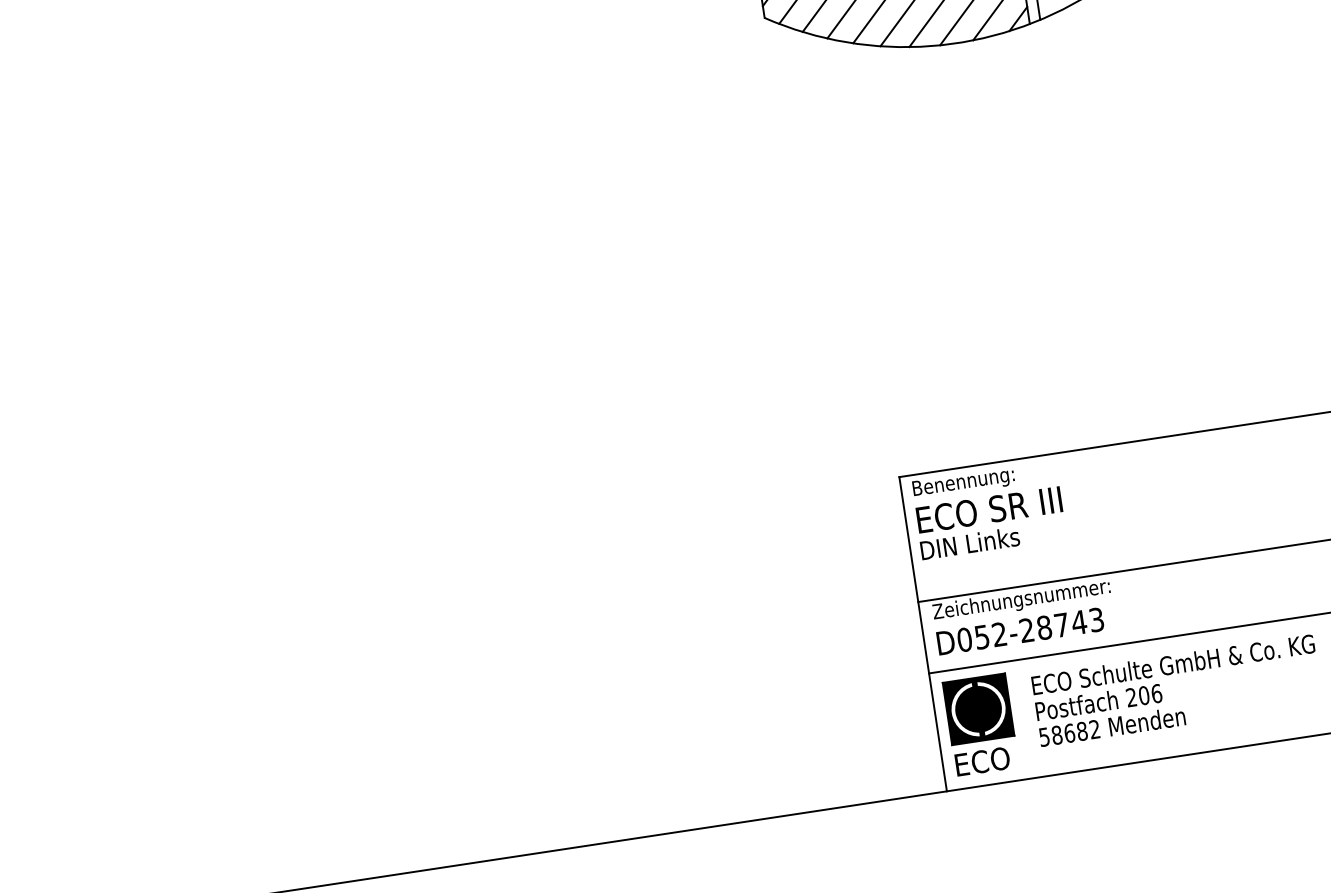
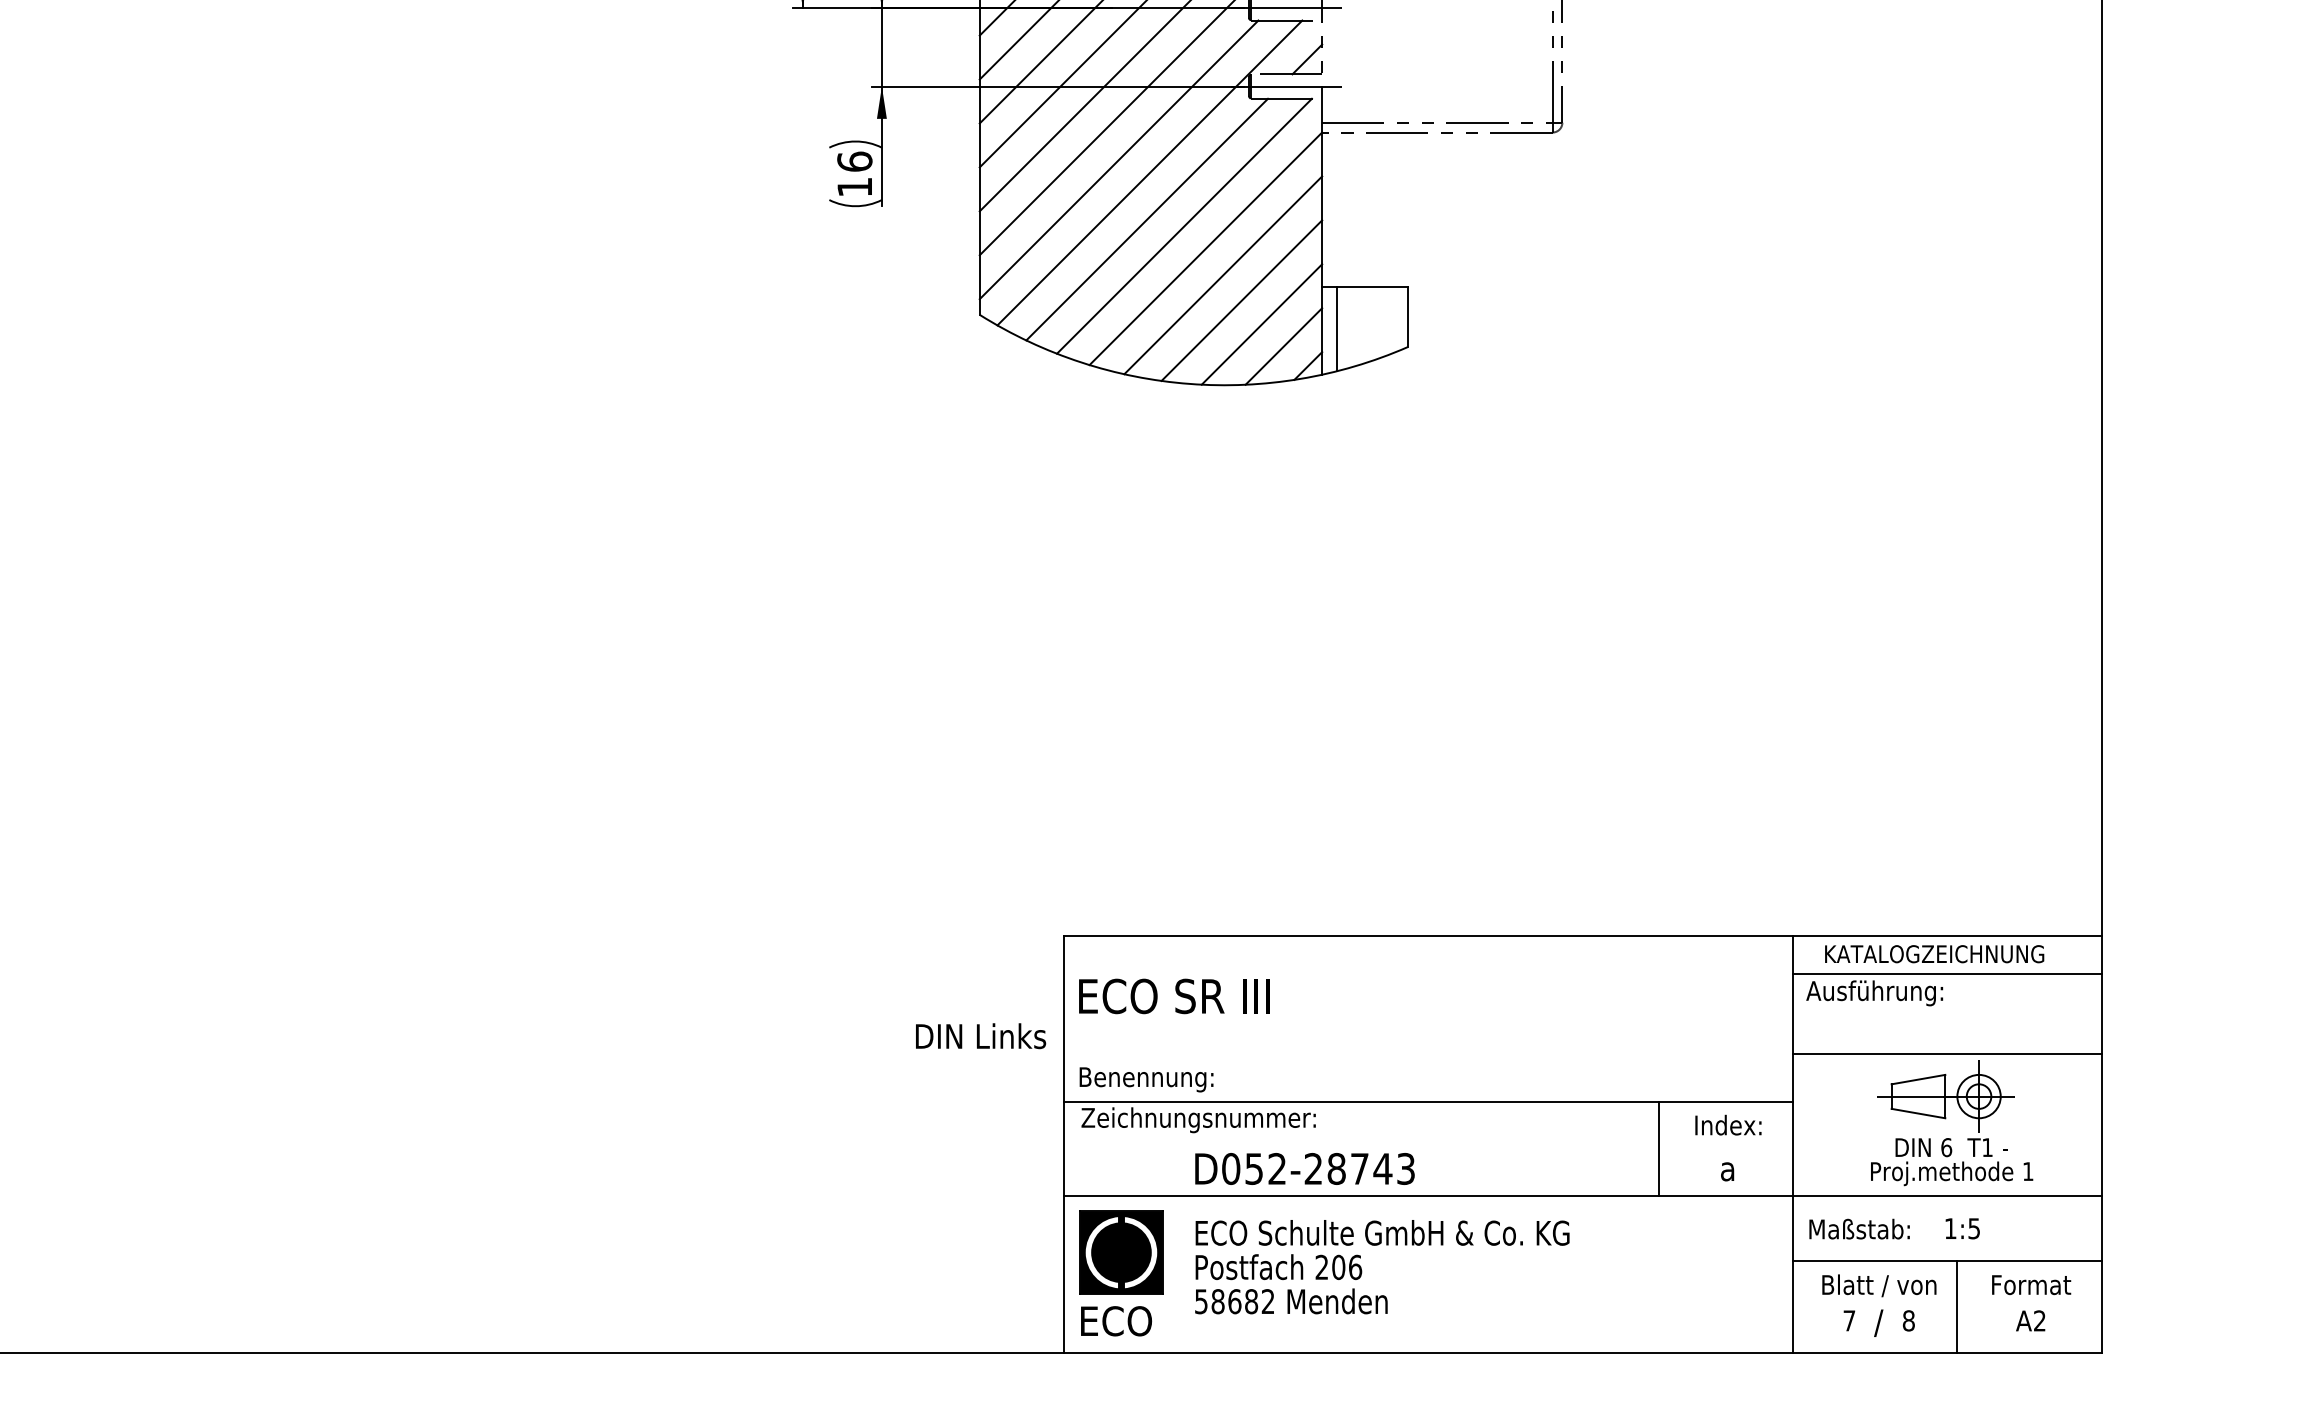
text: (963, 483) -> (1146, 1079), moved
text: (970, 543) -> (981, 1036), moved
text: (1020, 631) -> (1304, 1168), moved

